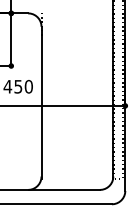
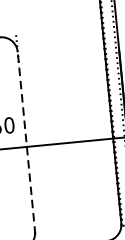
line: (41, 102) -> (26, 142), solid -> dashed

